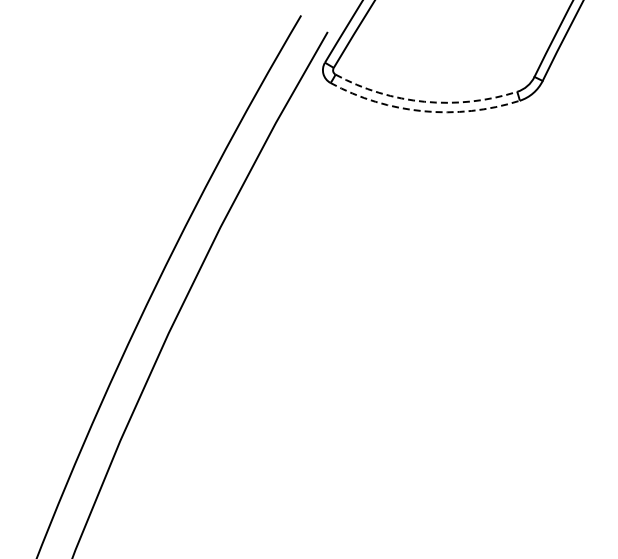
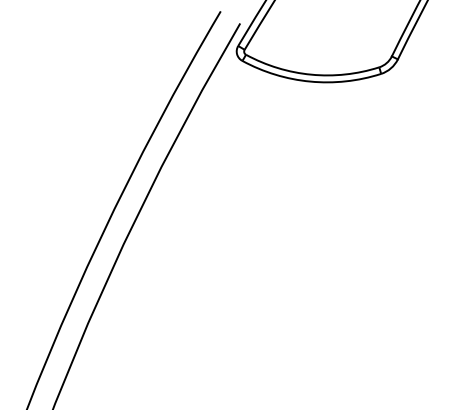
arc: (424, 101) -> (311, 74), dashed -> solid
arc: (423, 111) -> (310, 81), dashed -> solid

